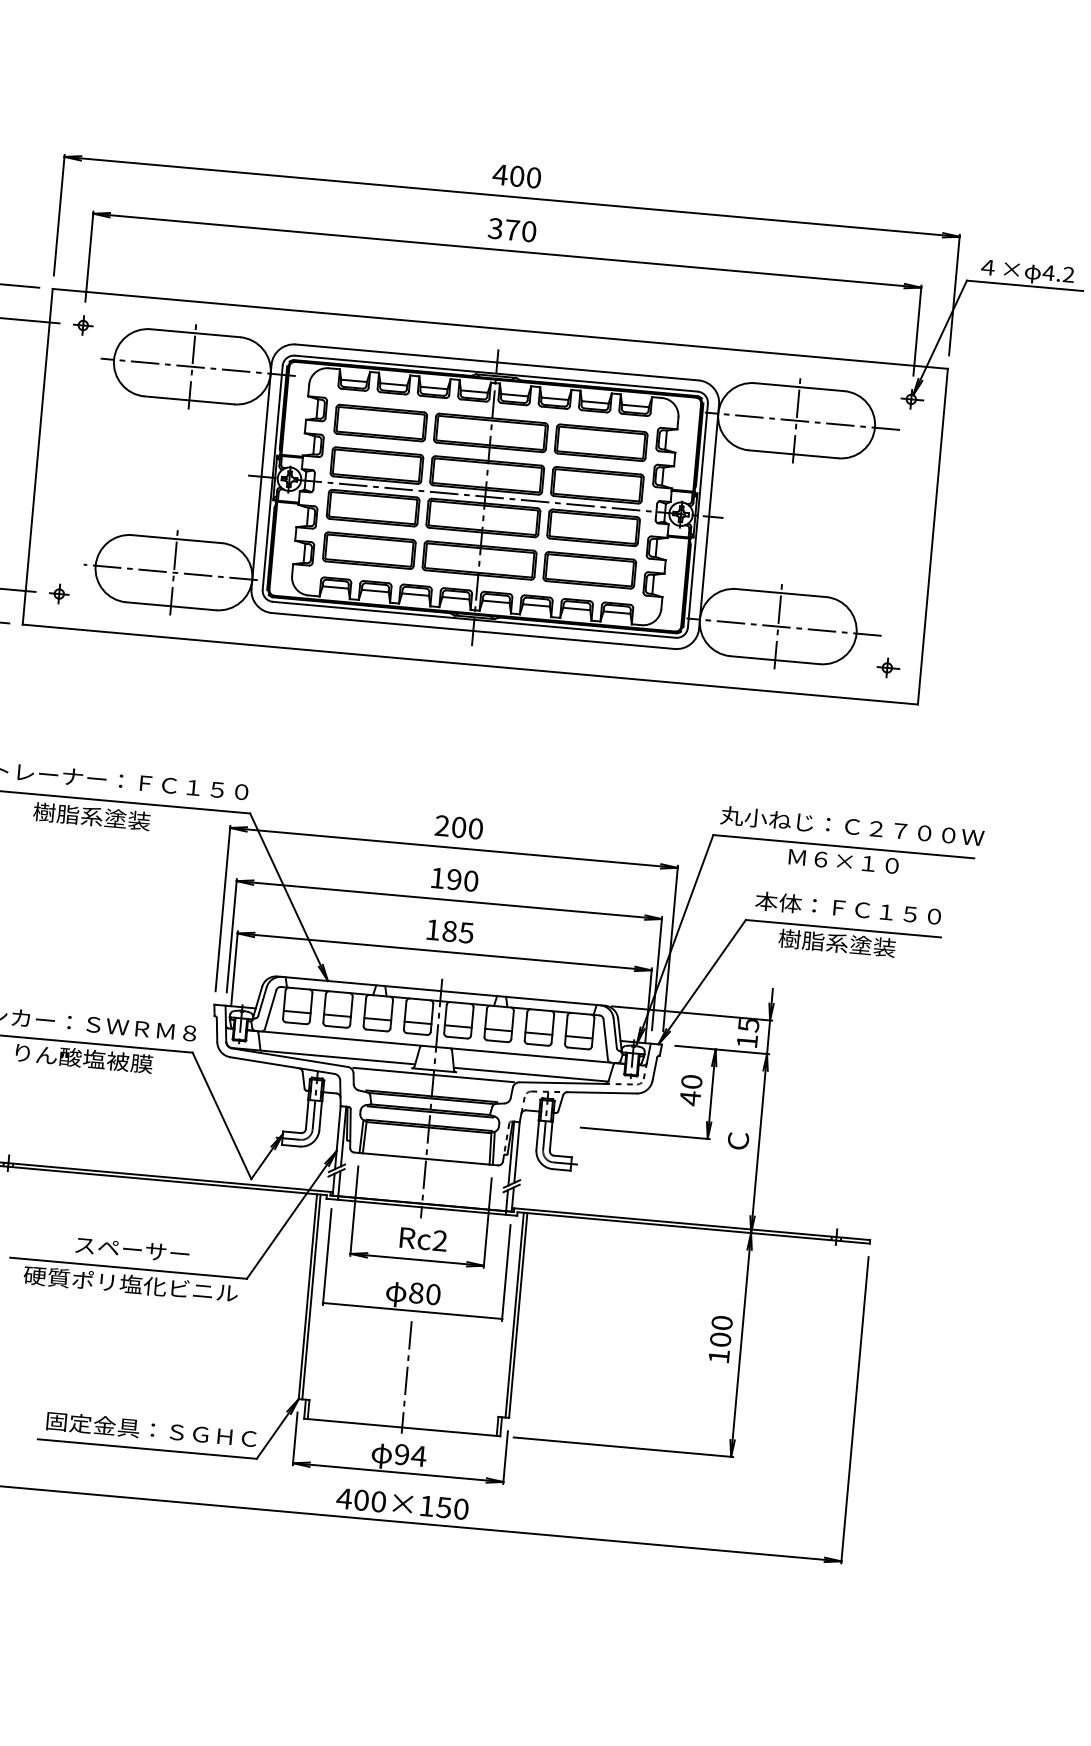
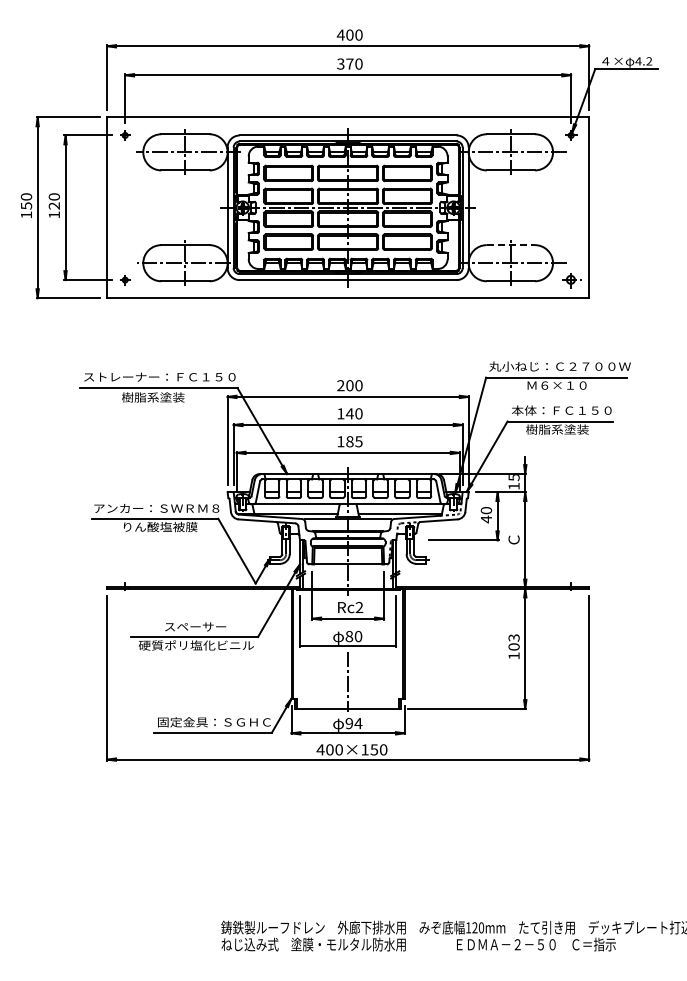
line: (782, 593) -> (511, 245), solid -> dashed
part: (887, 668) -> (571, 280), size x1.6
text: (453, 878) -> (349, 413), 190 -> 140
text: (721, 1322) -> (513, 637), 100 -> 103

